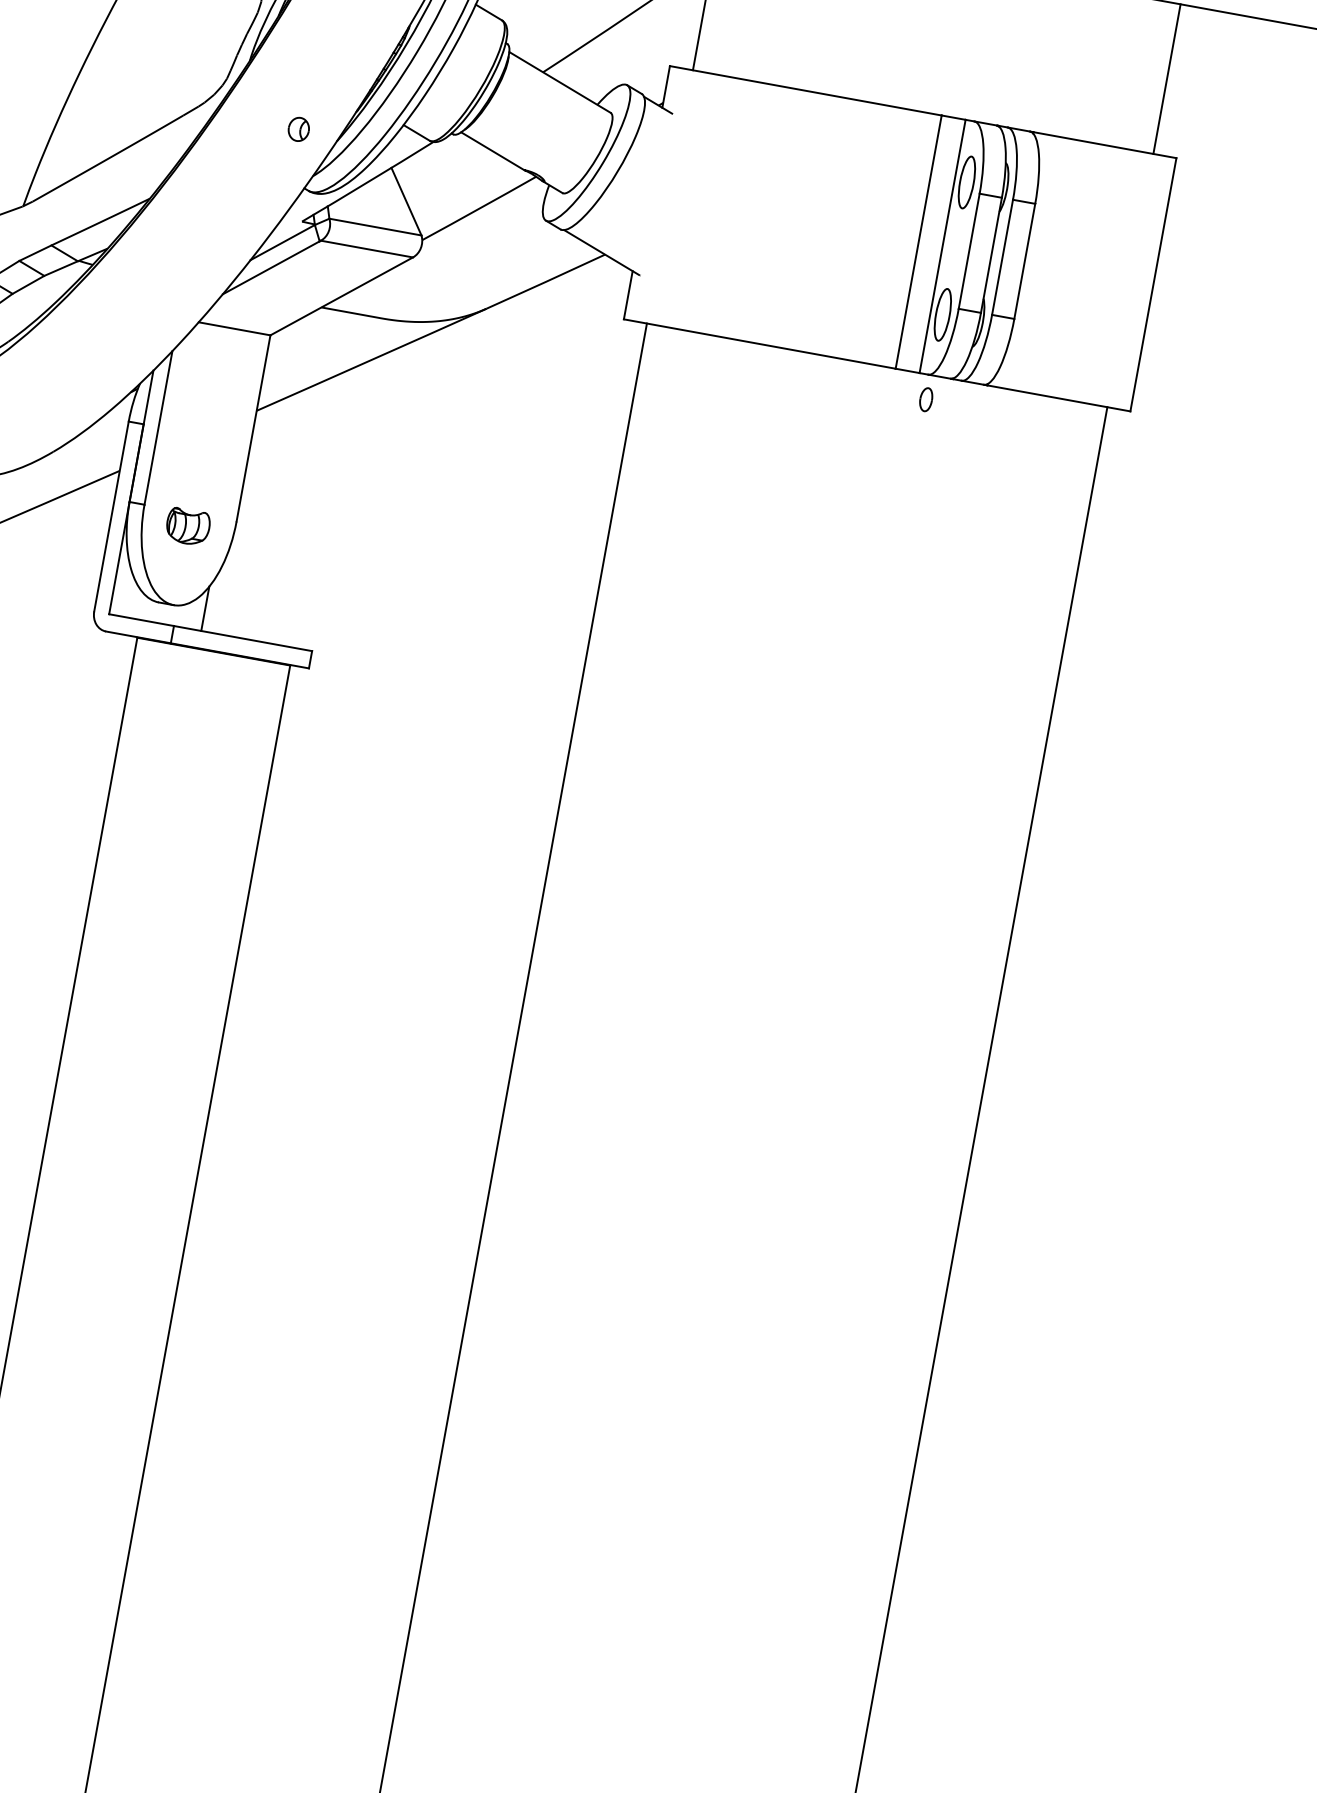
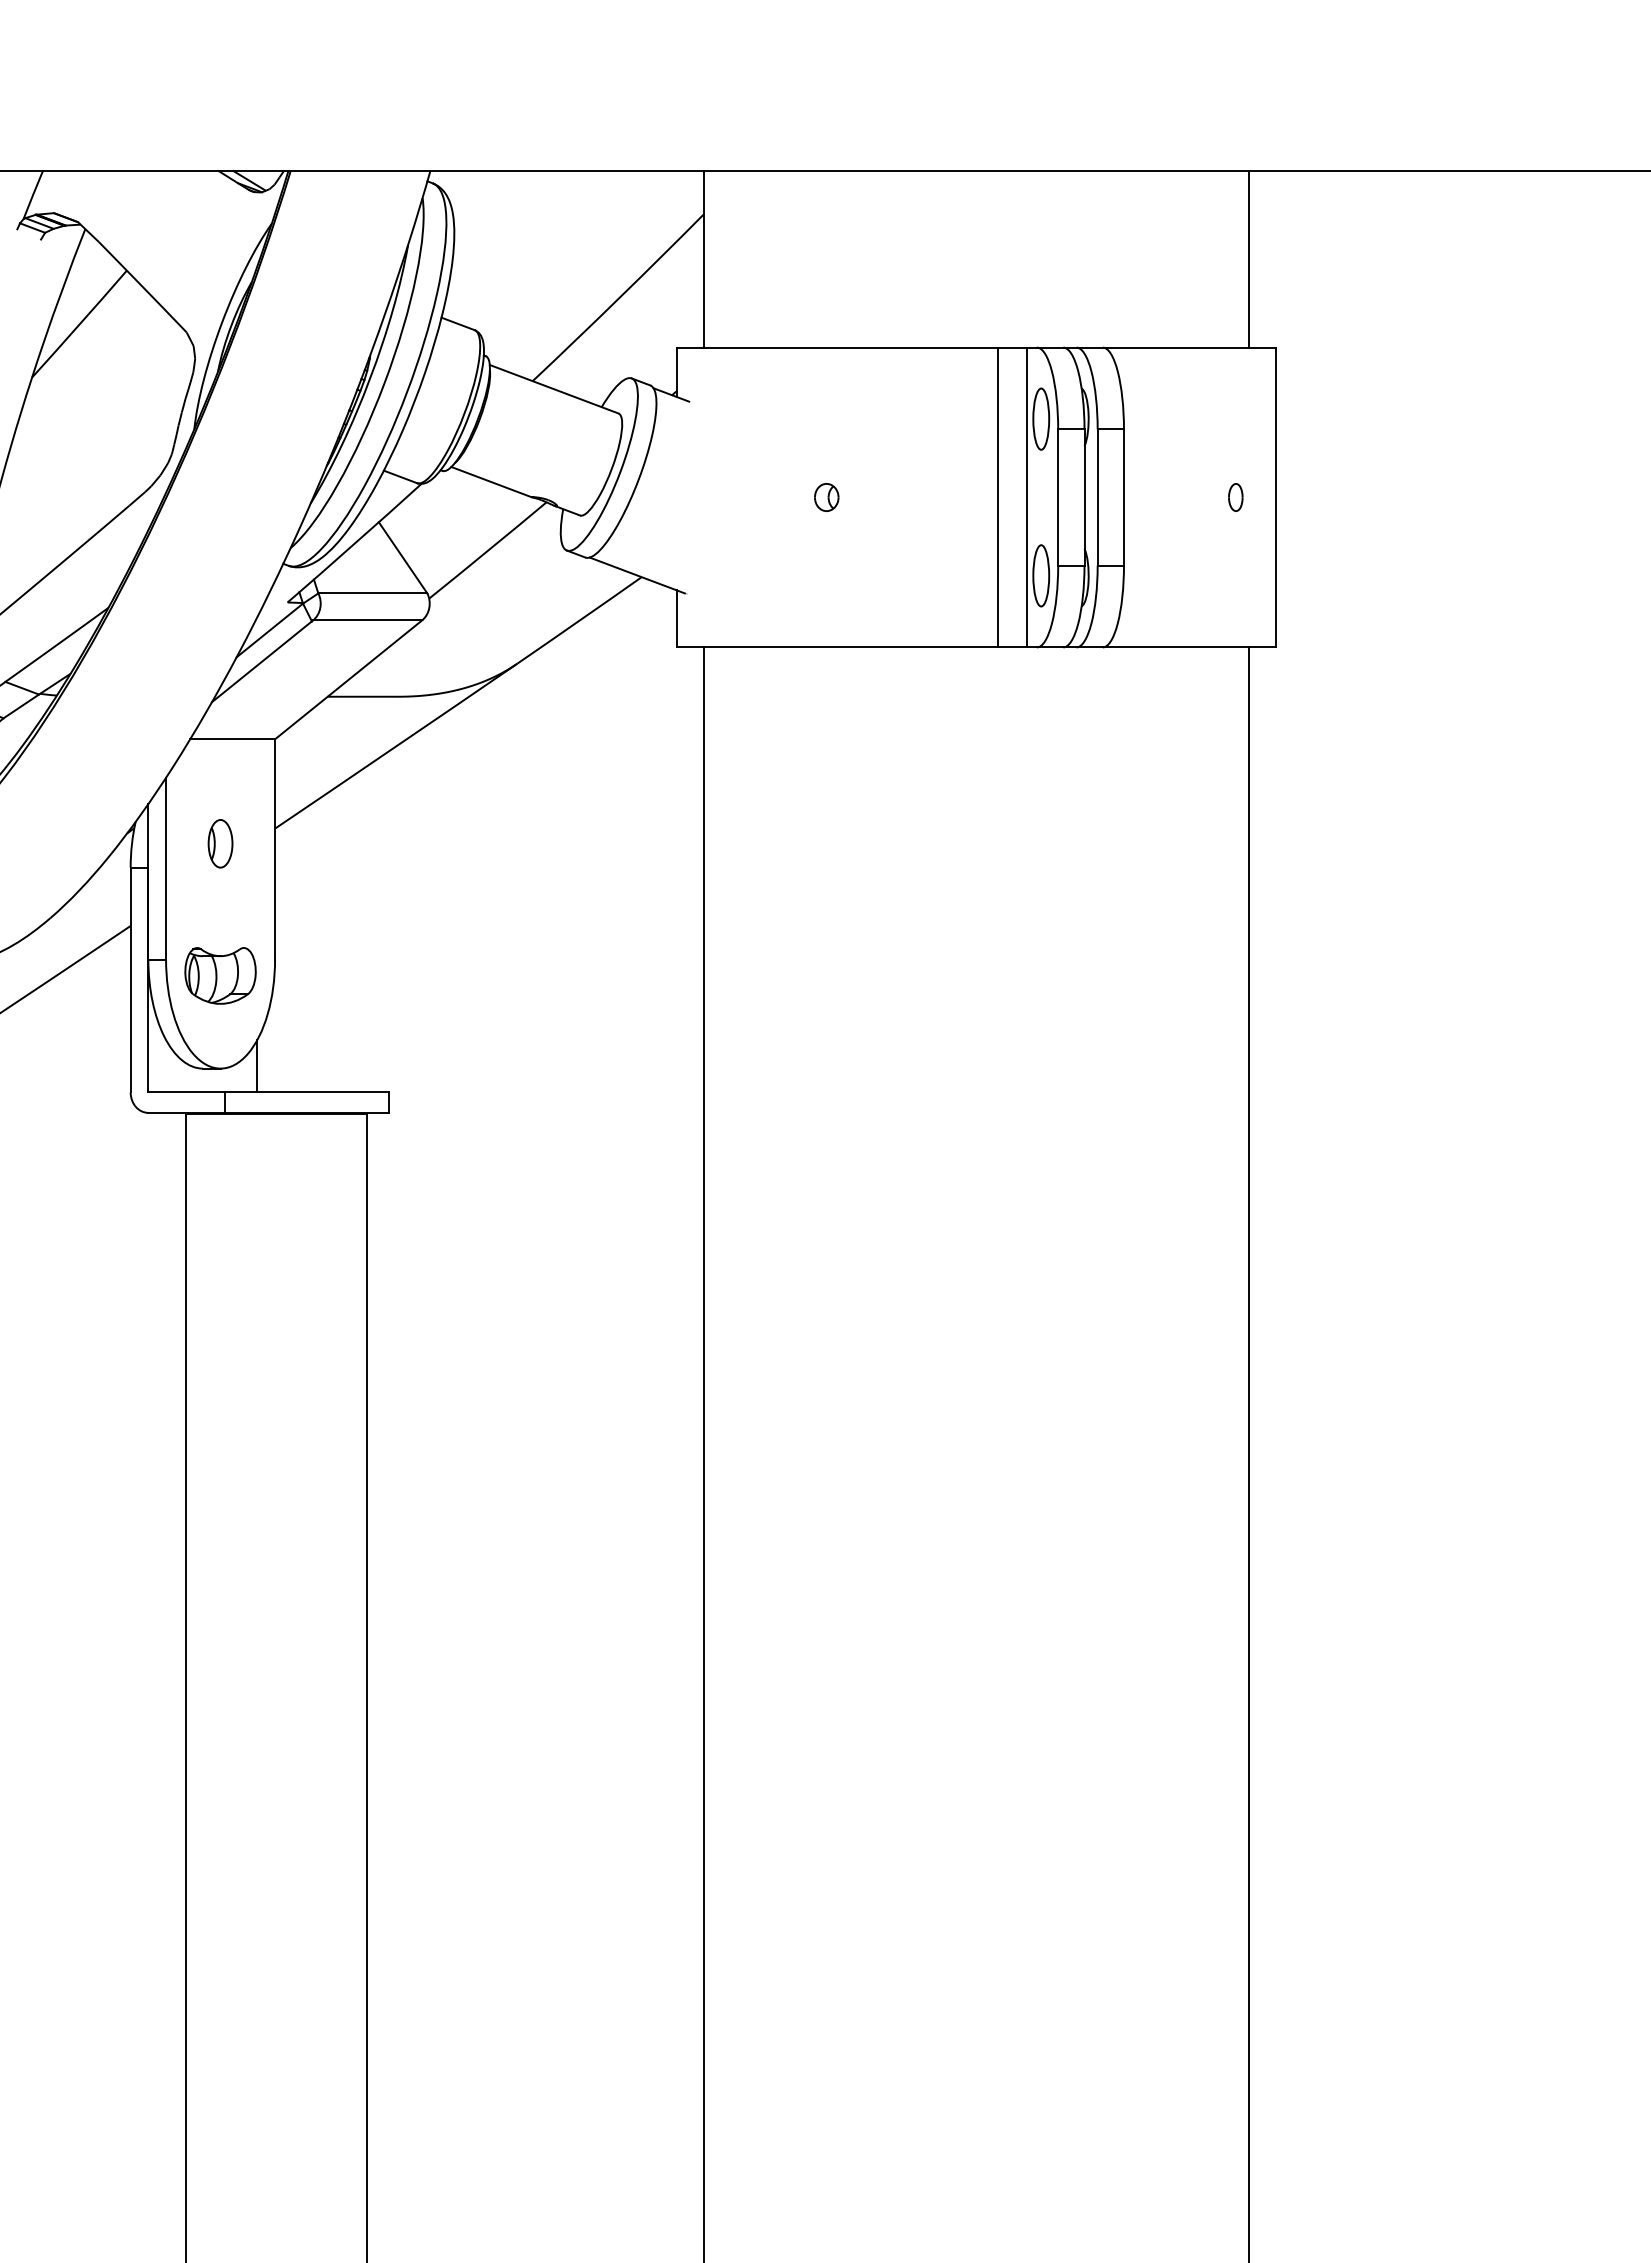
part: (298, 129) -> (826, 497), moved
part: (925, 399) -> (1235, 497), moved
part: (208, 414) -> (220, 843), added
part: (188, 526) -> (220, 975), size x1.43

